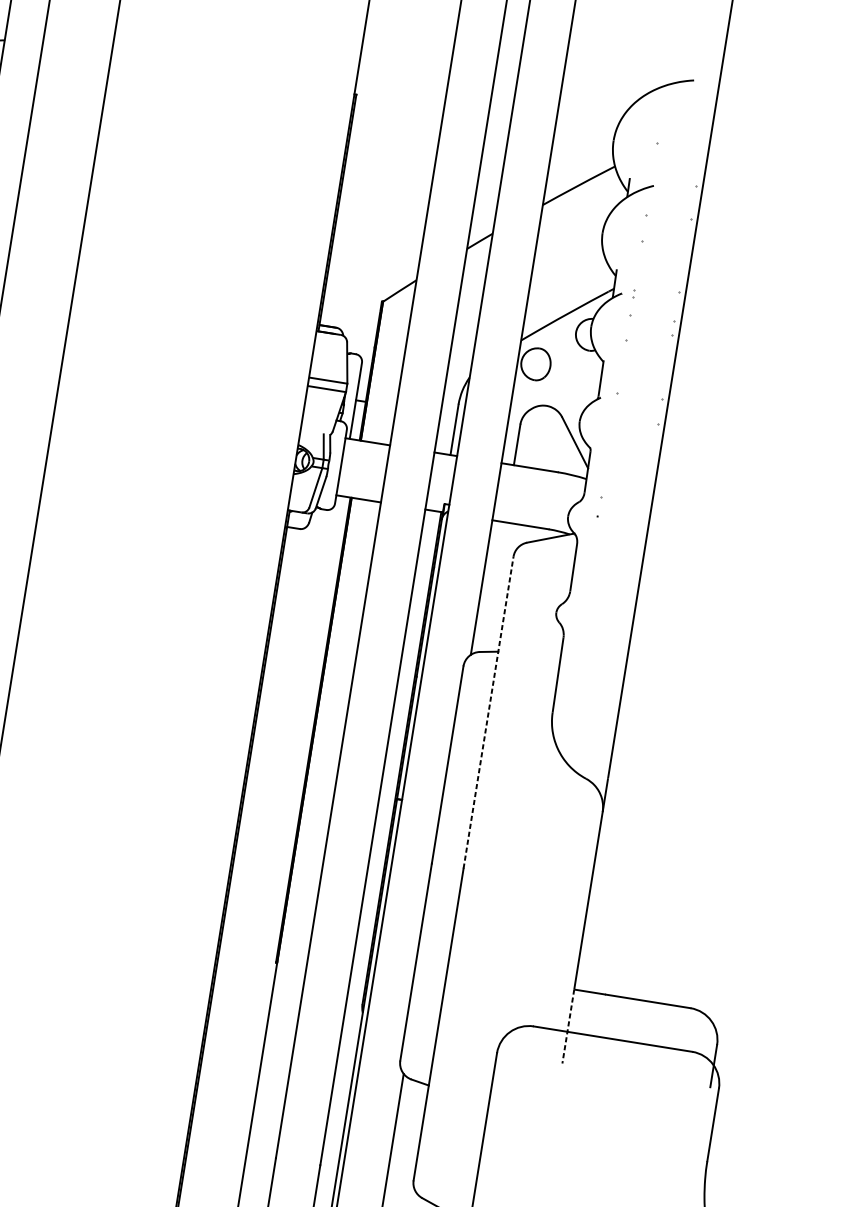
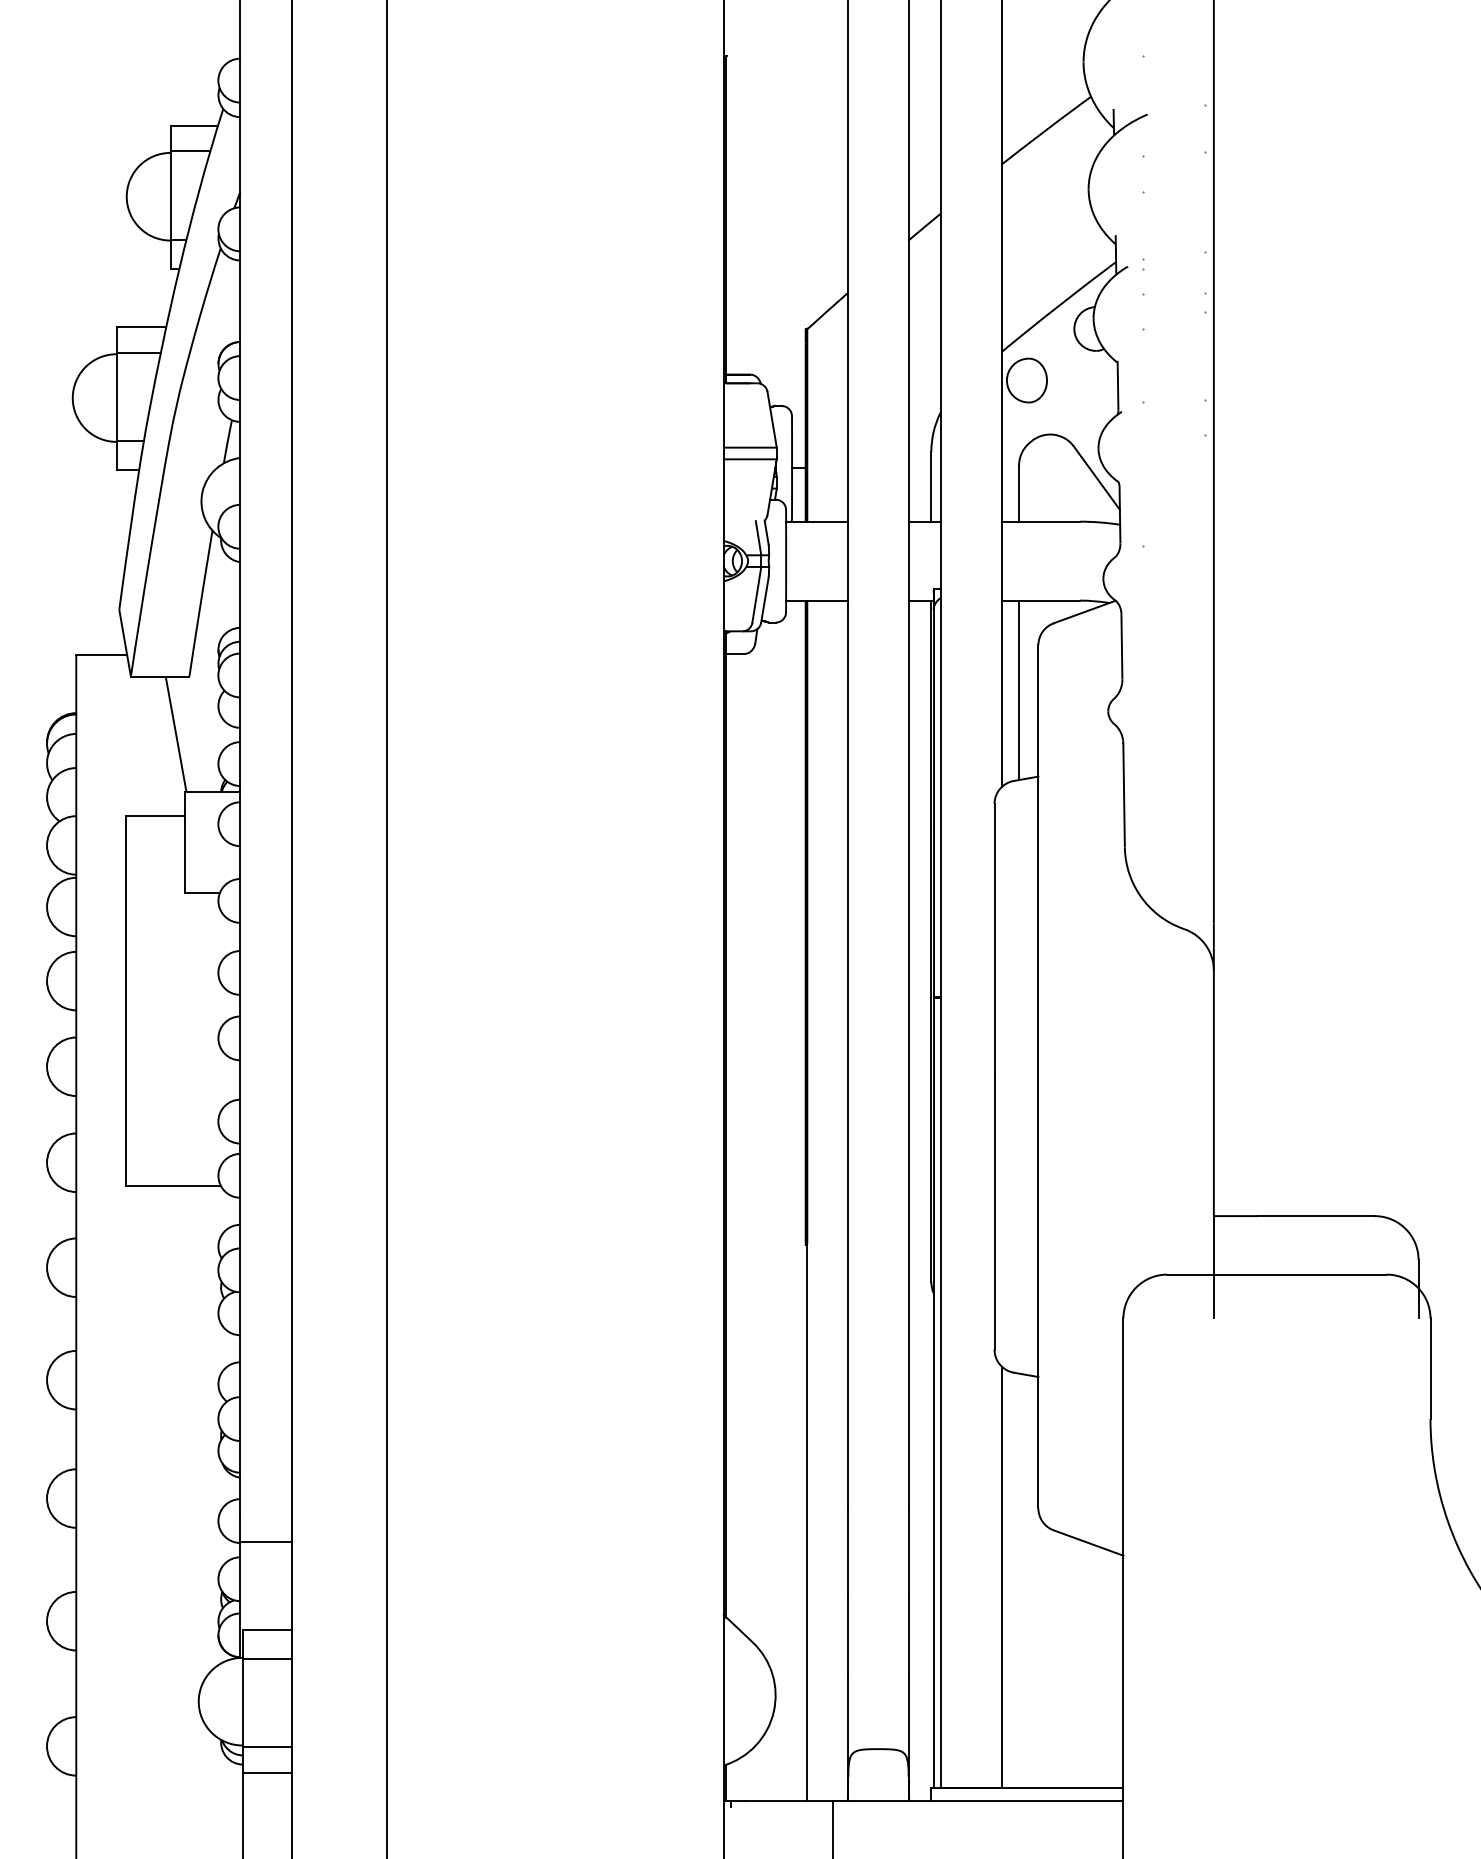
line: (494, 587) -> (1019, 690), added
line: (488, 713) -> (1038, 861), dashed -> solid
line: (568, 1026) -> (1213, 1267), dashed -> solid

